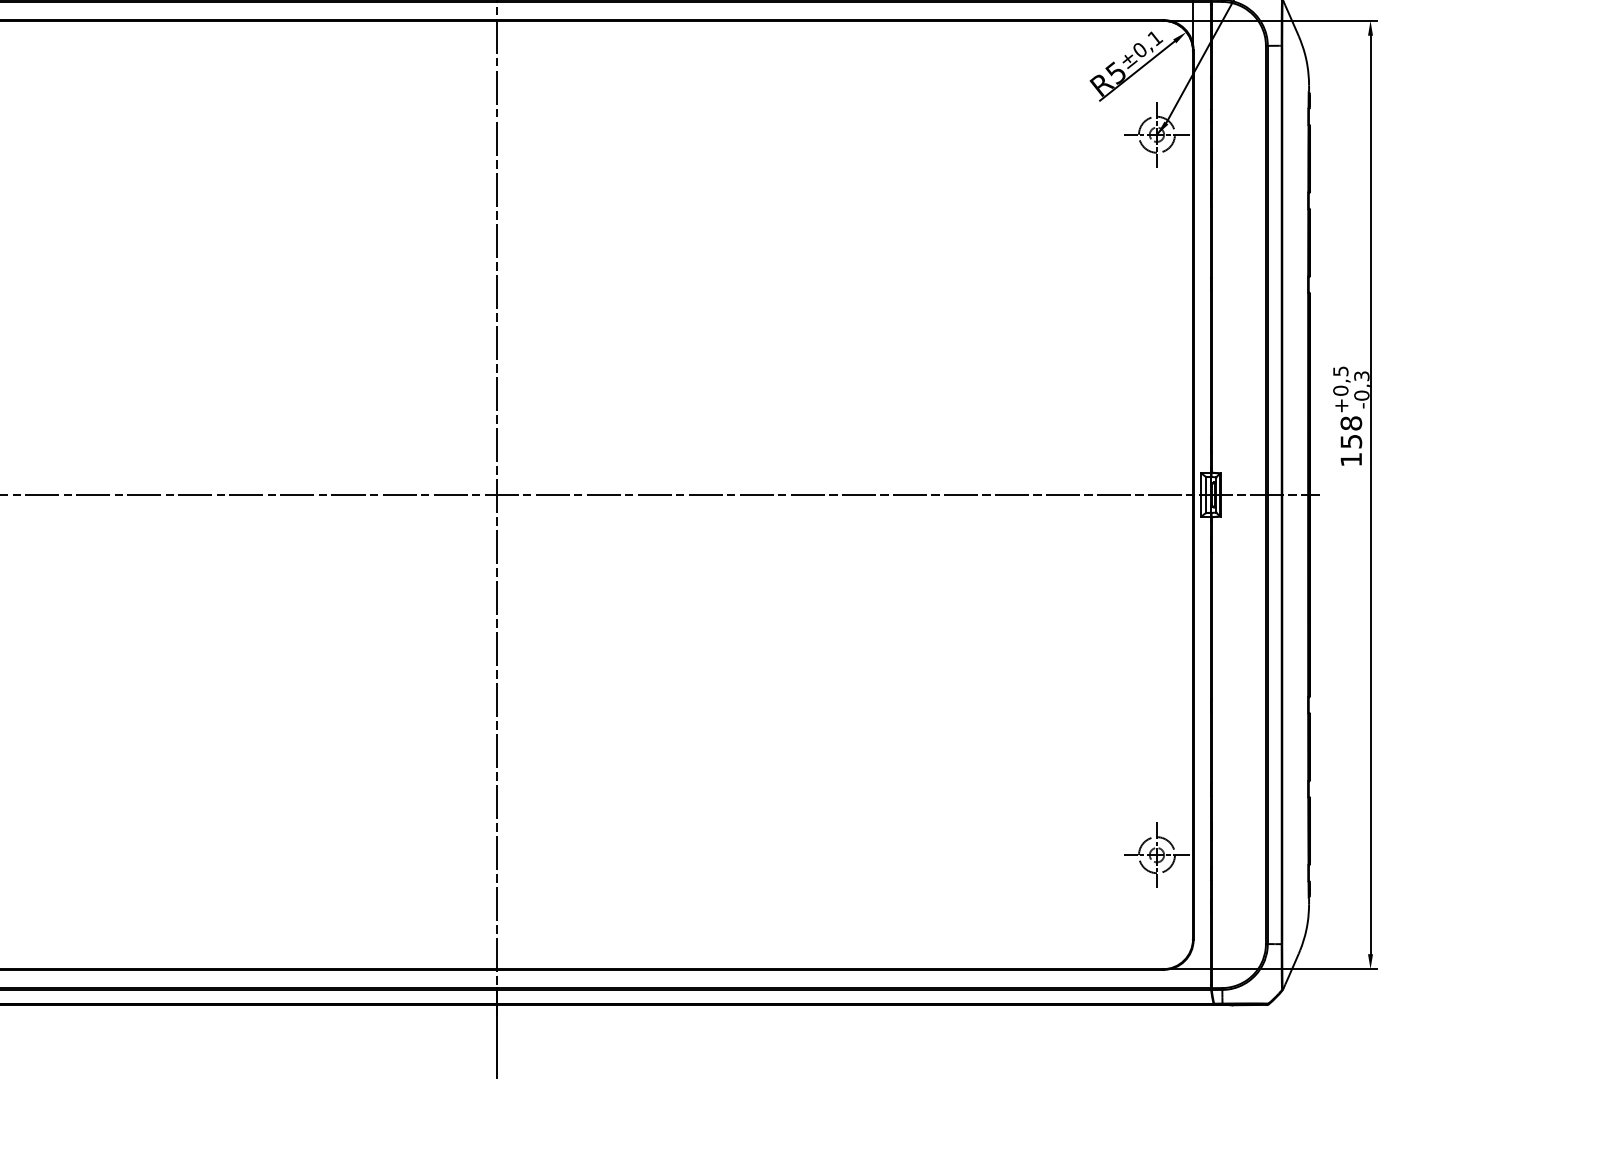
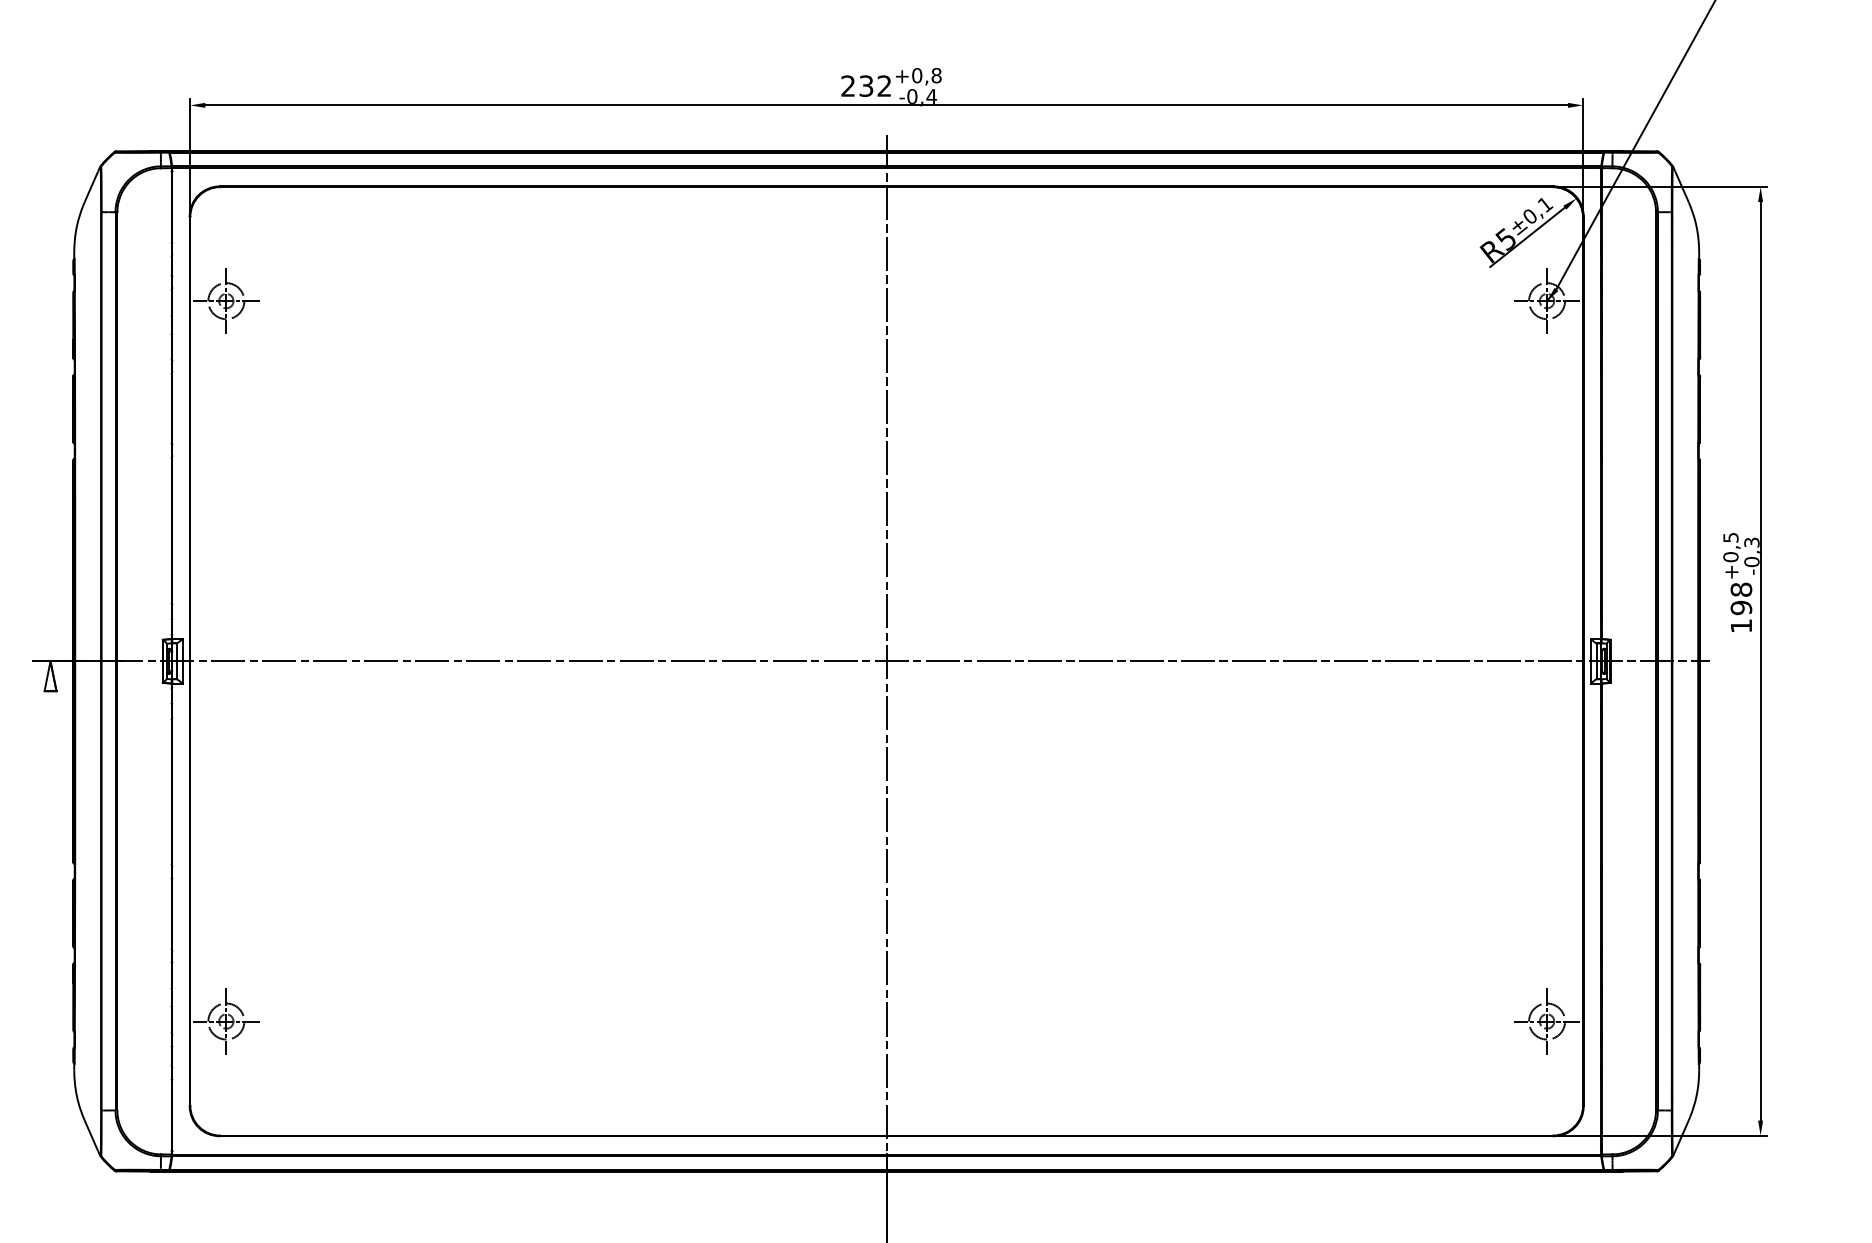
text: (1350, 441) -> (1740, 607), 158 -> 198

